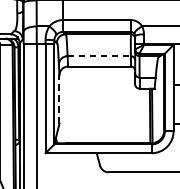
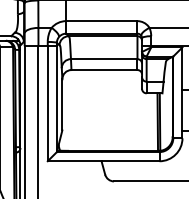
line: (99, 56) -> (104, 59), dashed -> solid
line: (59, 99) -> (62, 104), dashed -> solid

